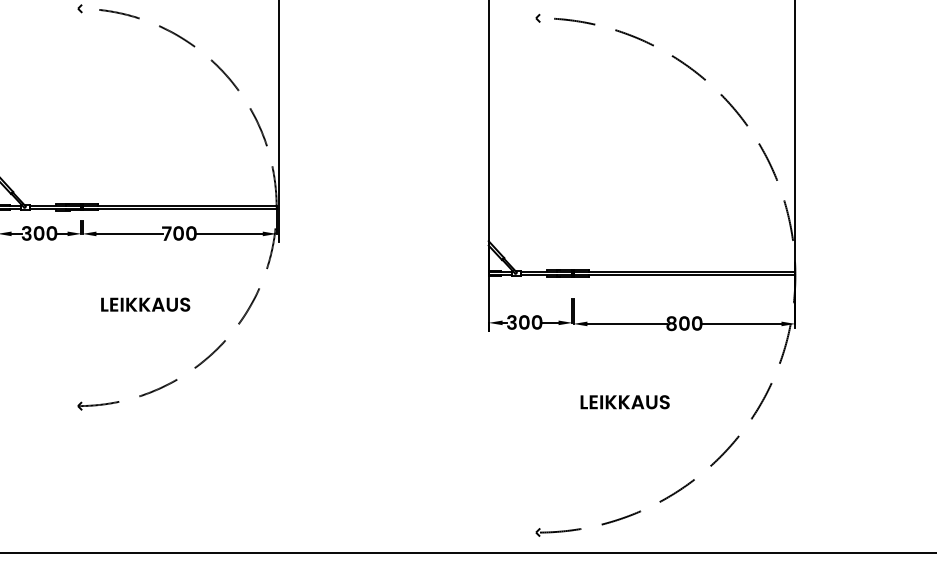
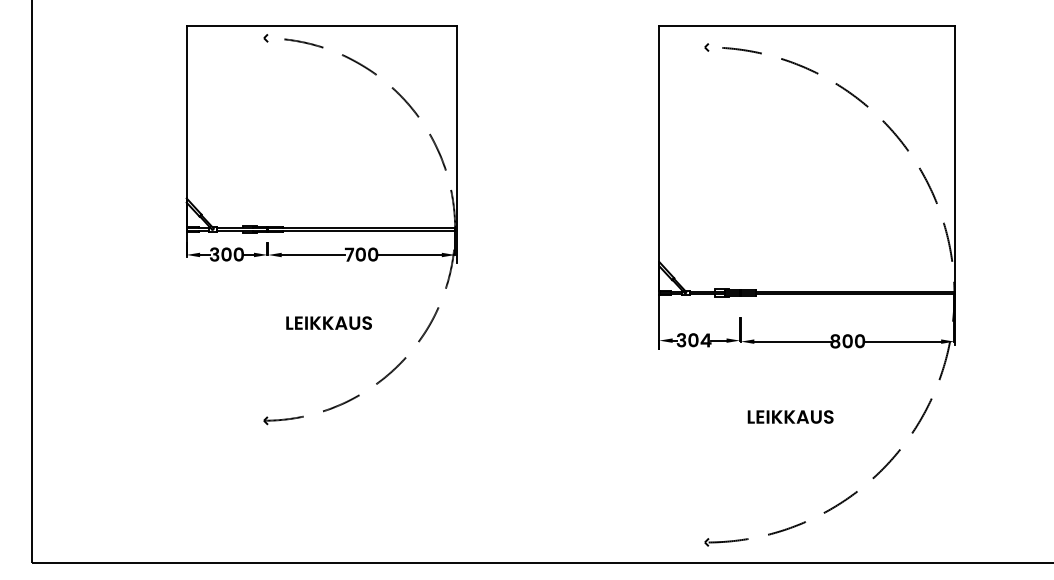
text: (524, 322) -> (693, 340), 300 -> 304

